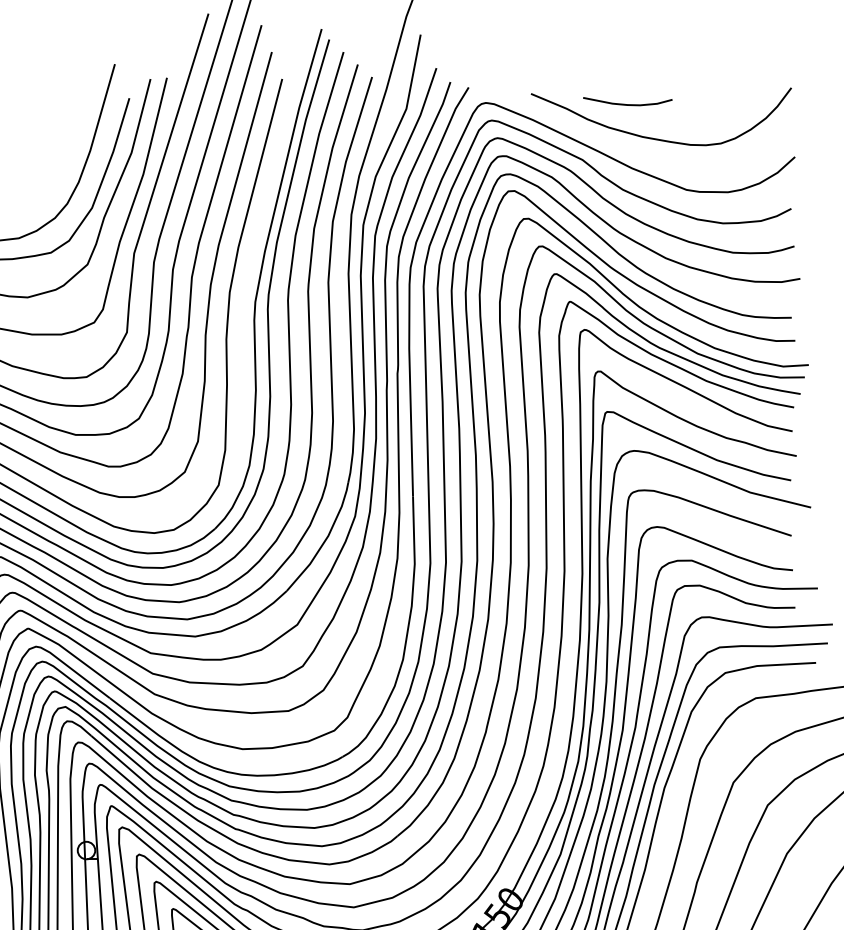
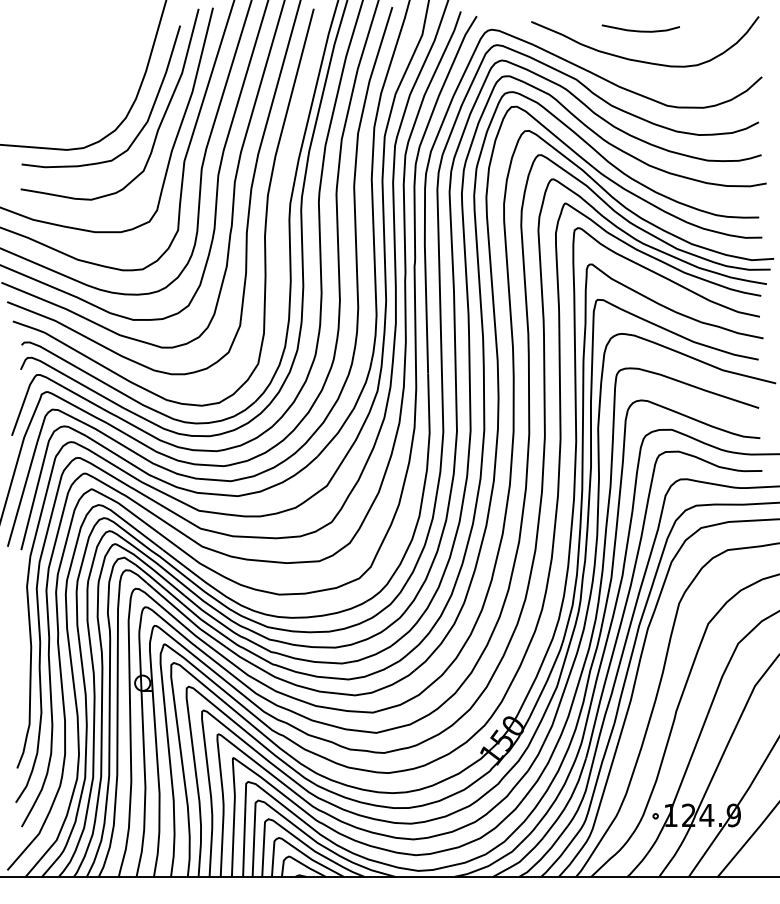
curve: (627, 103) -> (640, 30), moved

